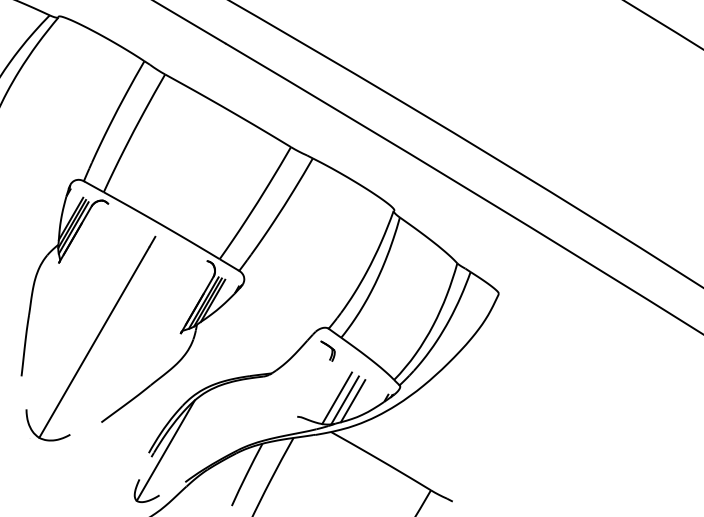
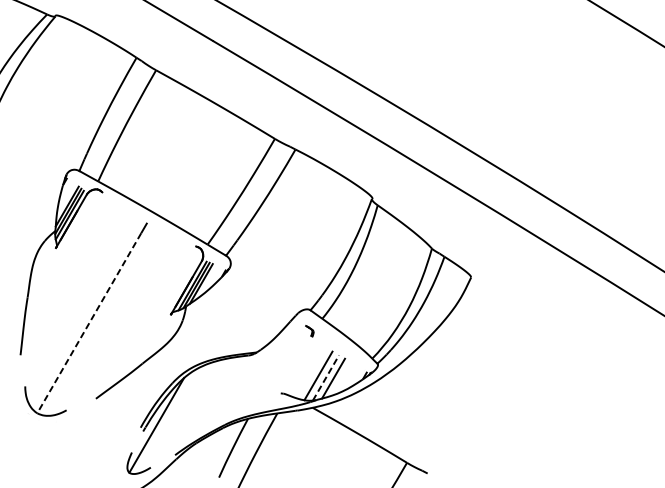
line: (94, 342) -> (89, 323), solid -> dashed
part: (327, 350) -> (309, 330), size x0.6
line: (345, 400) -> (326, 378), solid -> dashed

